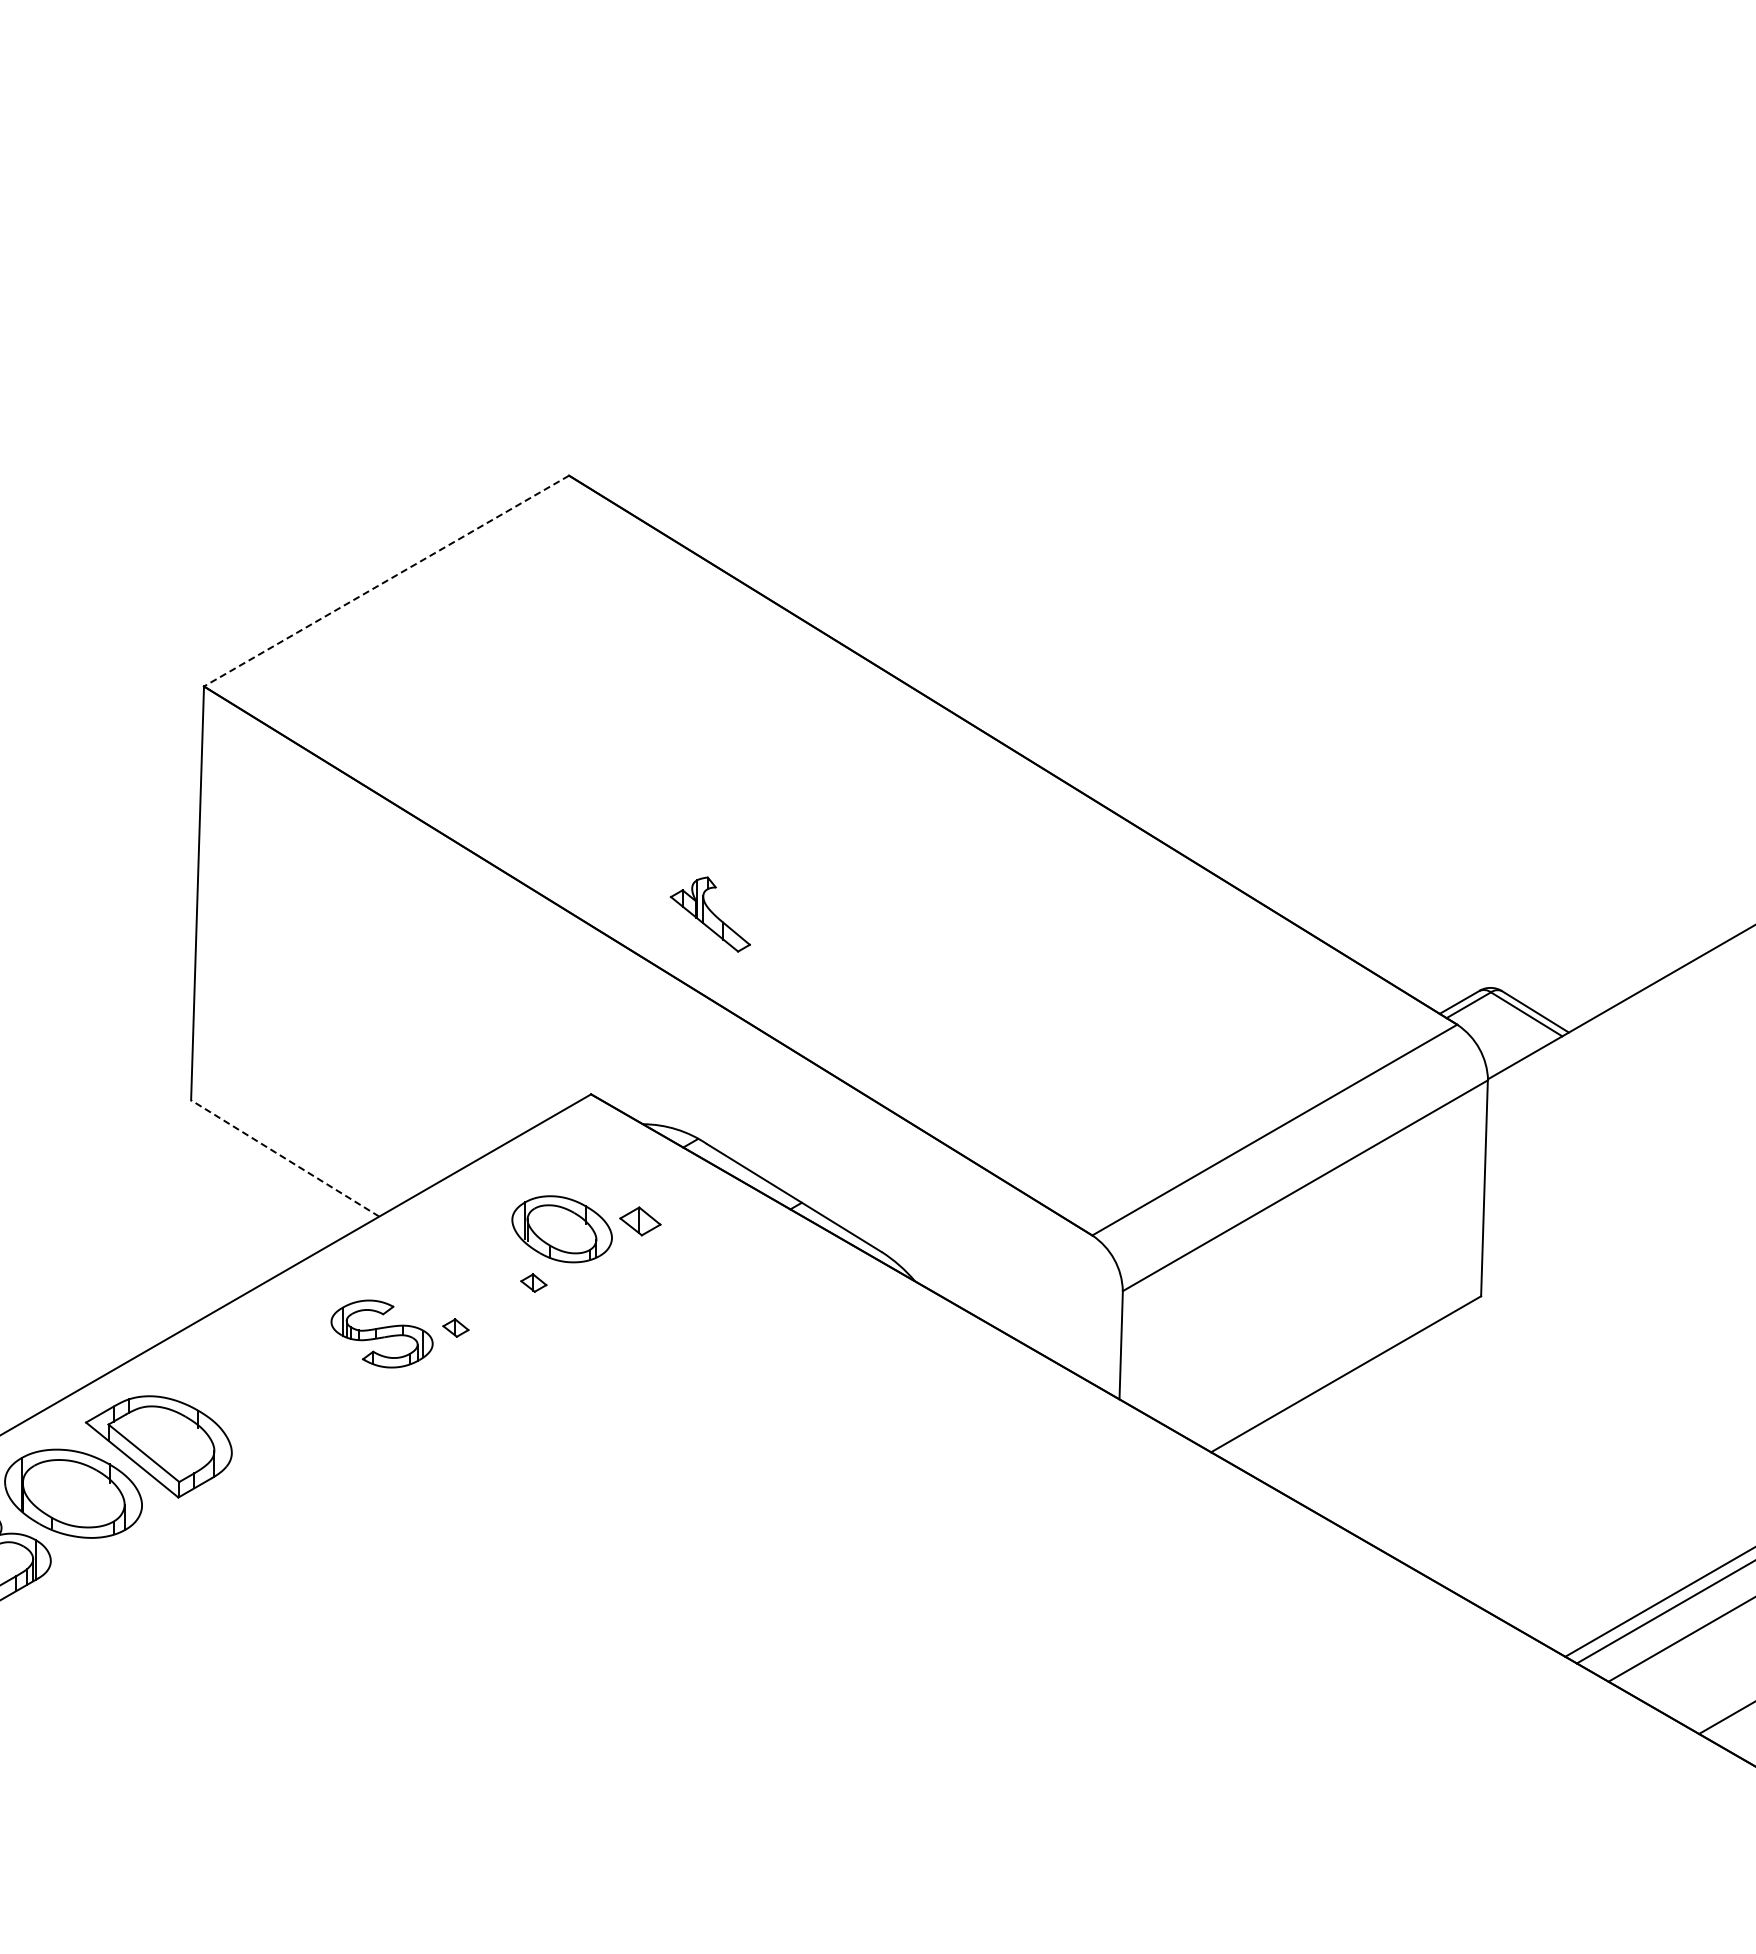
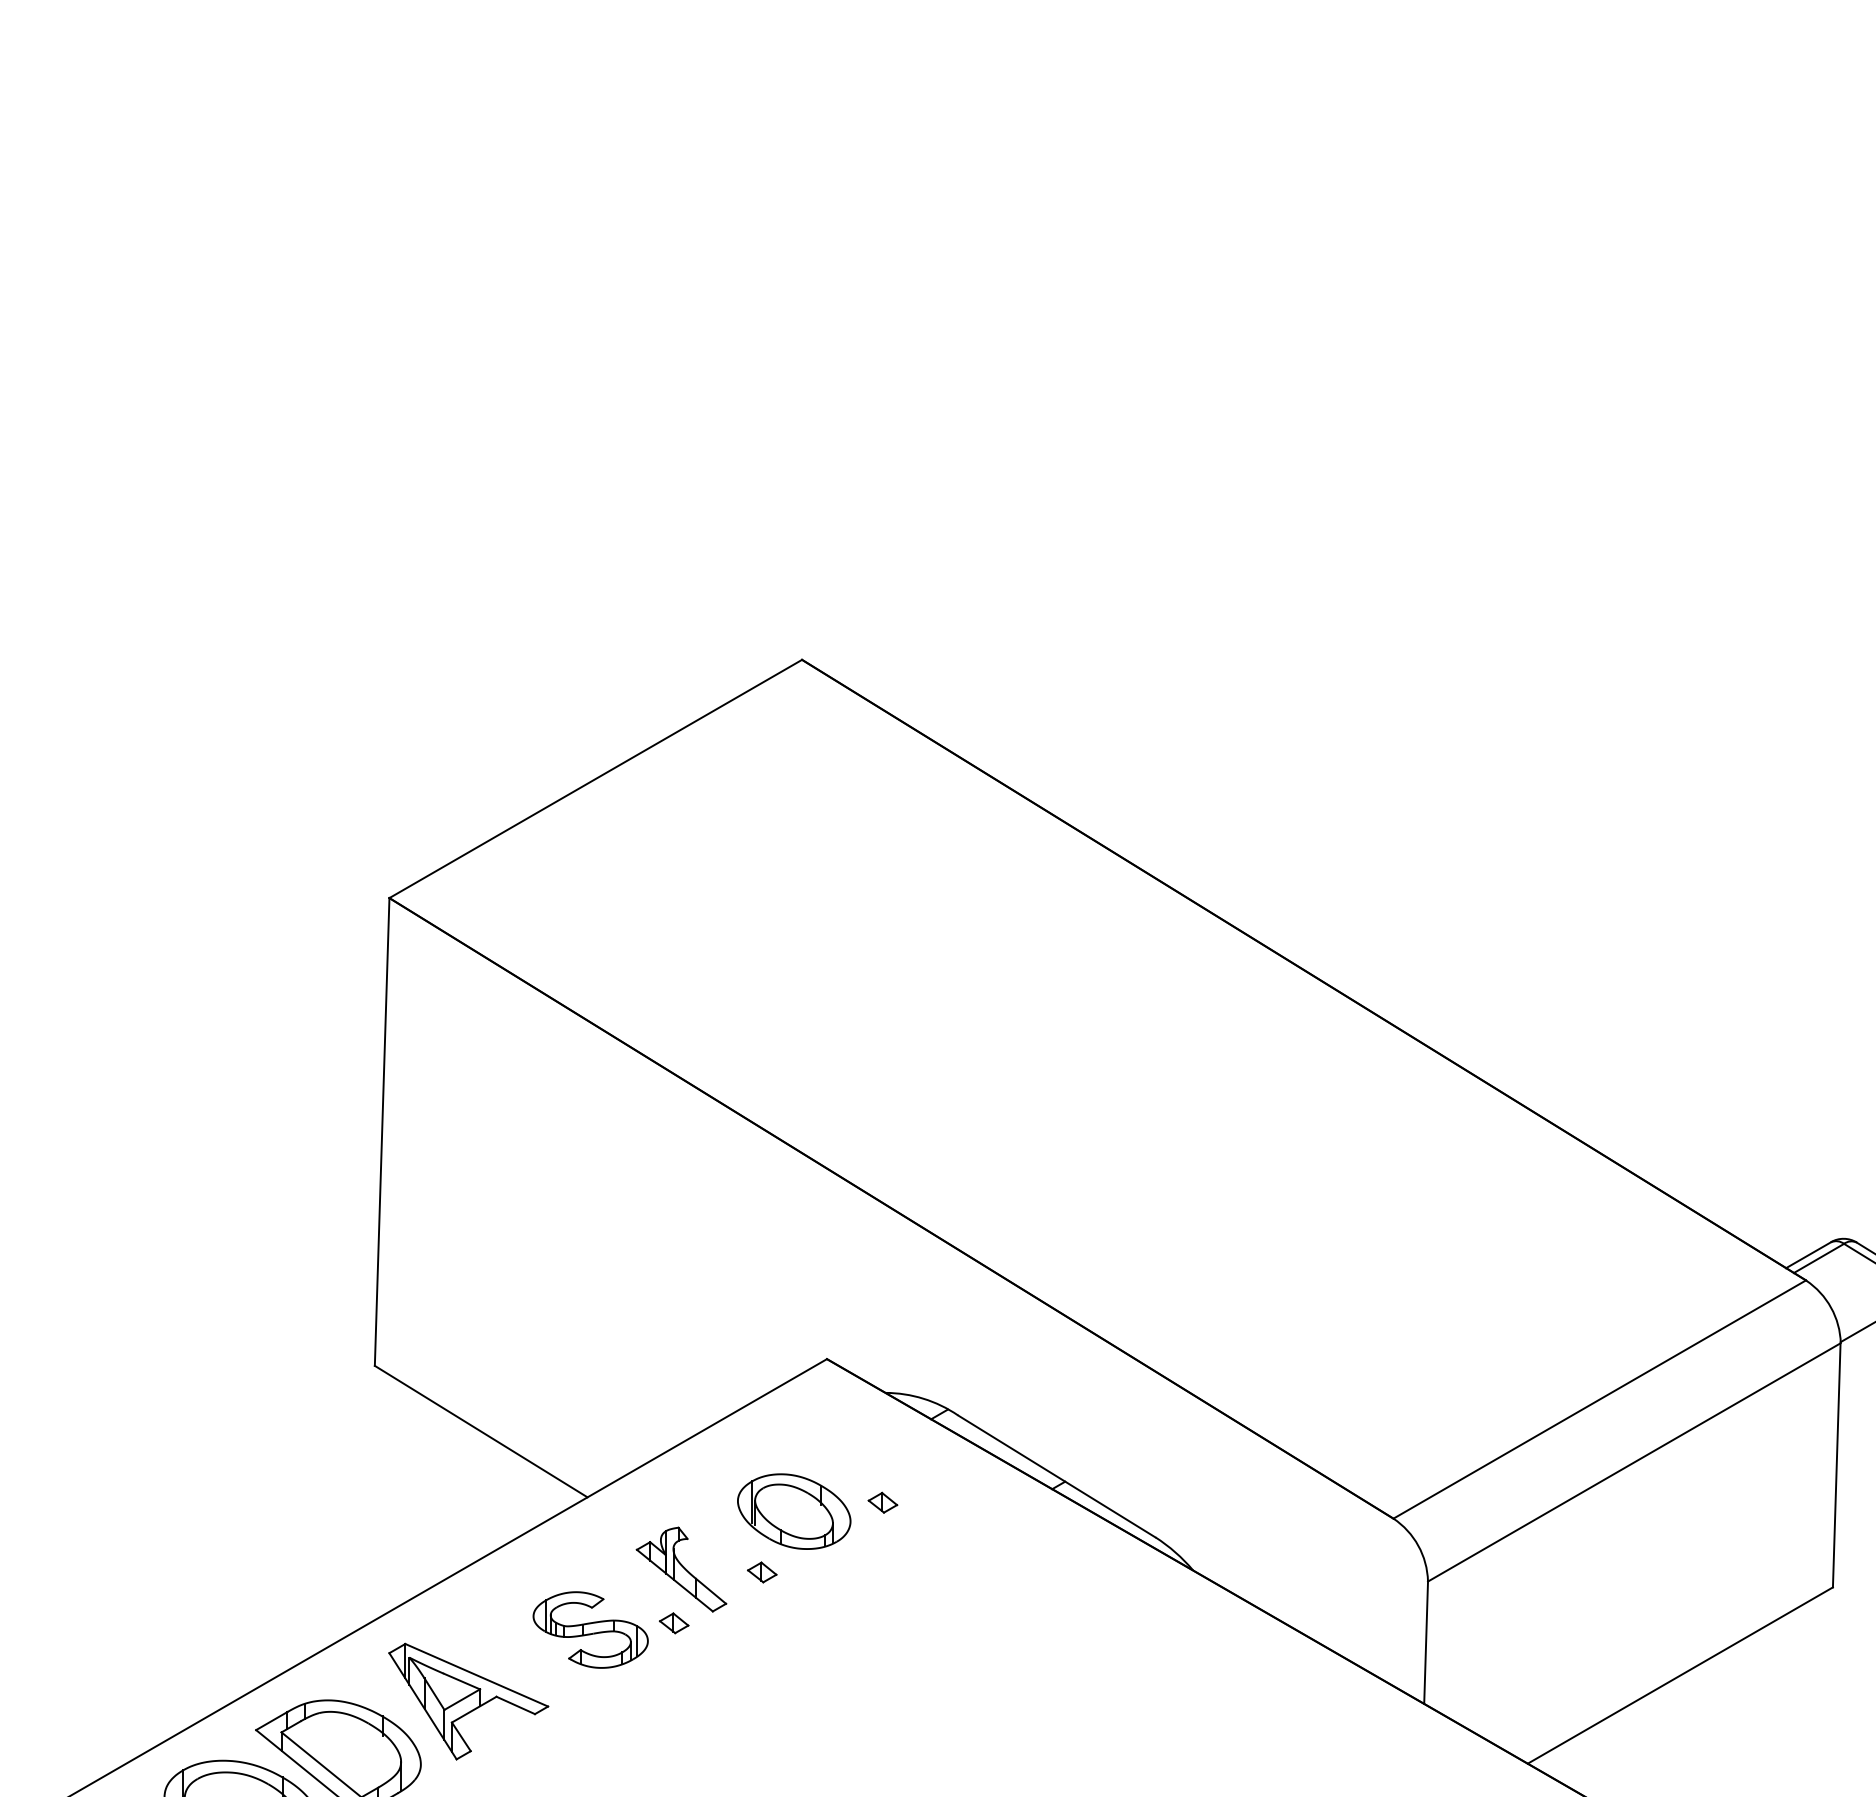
line: (386, 581) -> (595, 779), dashed -> solid
part: (710, 914) -> (681, 1569), moved
line: (285, 1158) -> (481, 1431), dashed -> solid
part: (640, 1221) -> (882, 1502), size x0.62
part: (273, 1397) -> (467, 1701), added

